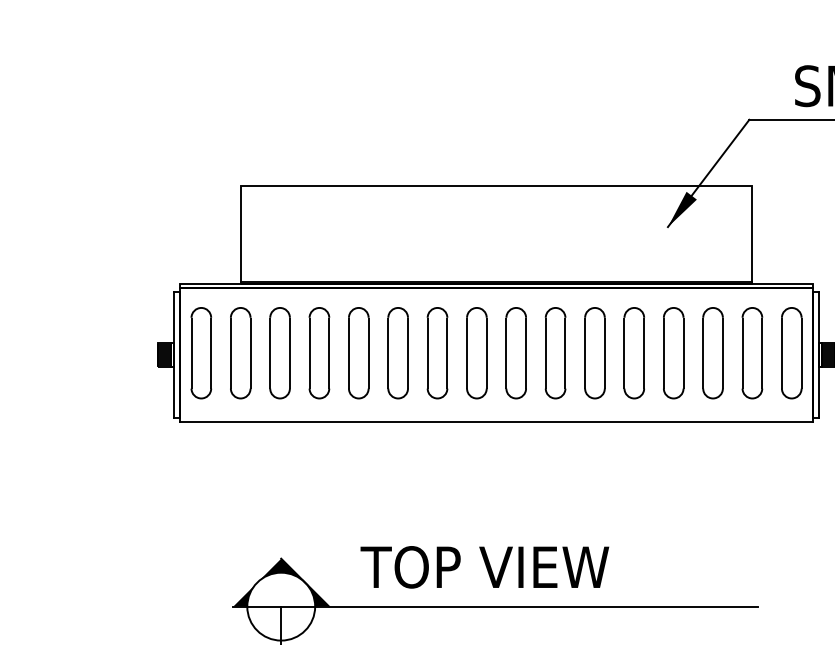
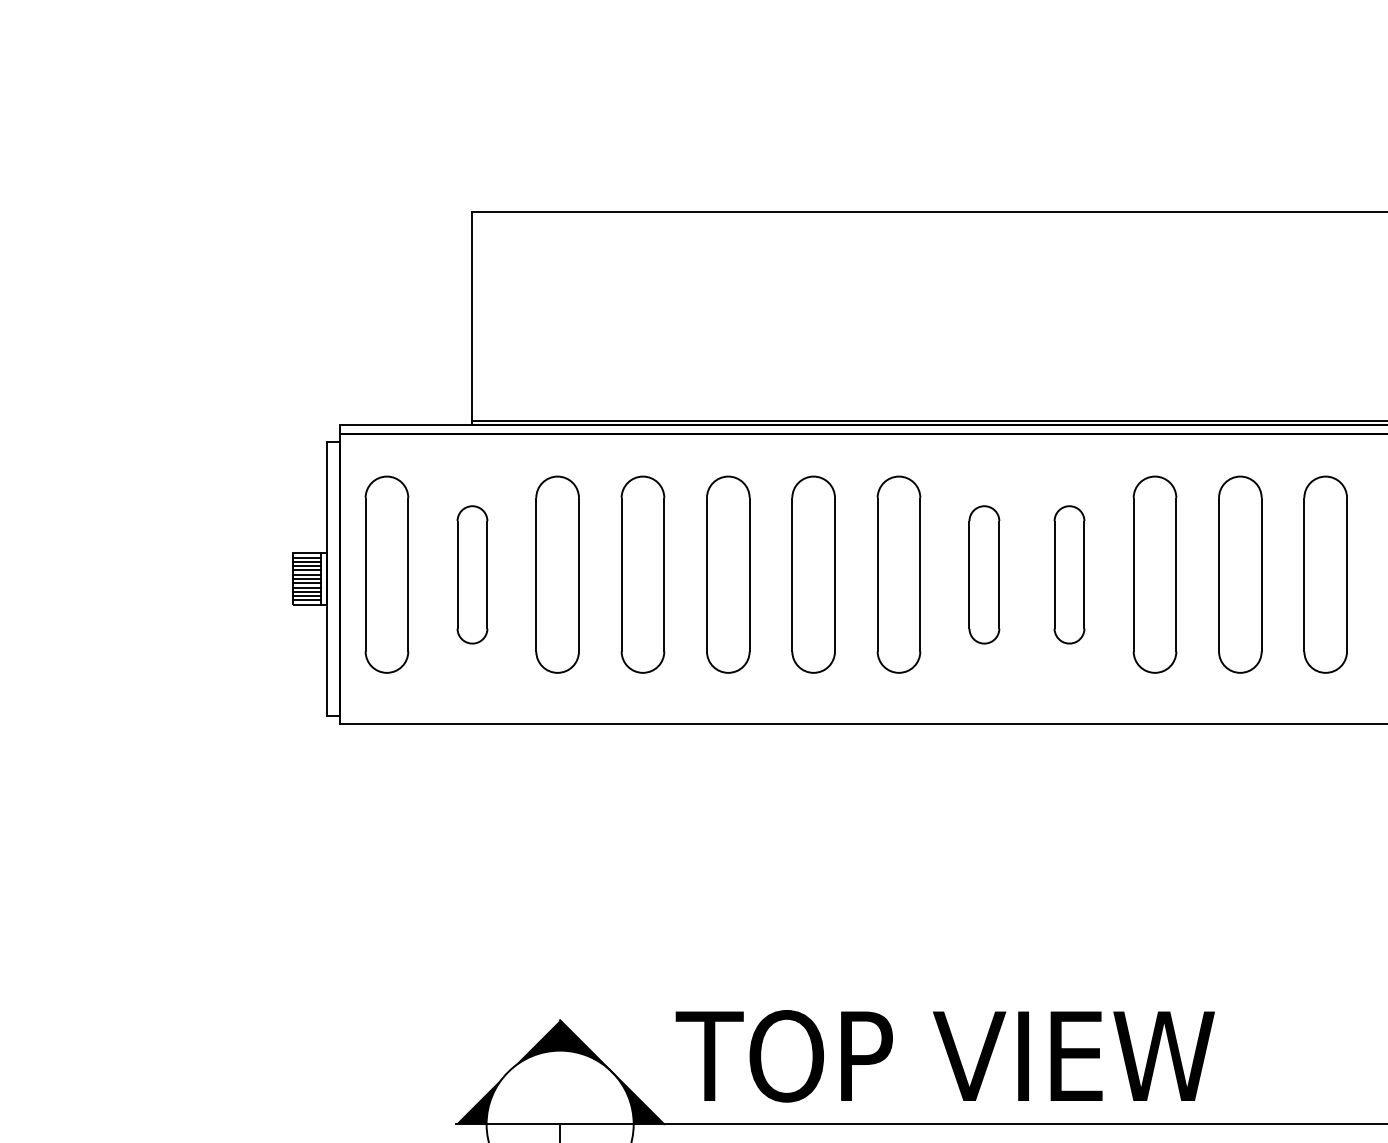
part: (240, 353) -> (471, 575), size x0.7
part: (476, 353) -> (983, 575), size x0.7
part: (515, 353) -> (1068, 575), size x0.7
text: (484, 567) -> (944, 1056), moved

